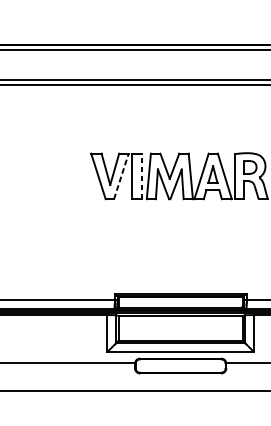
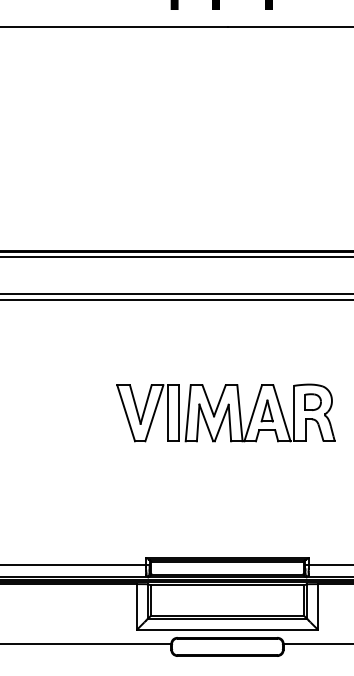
line: (121, 175) -> (154, 412), dashed -> solid
line: (141, 175) -> (179, 412), dashed -> solid

